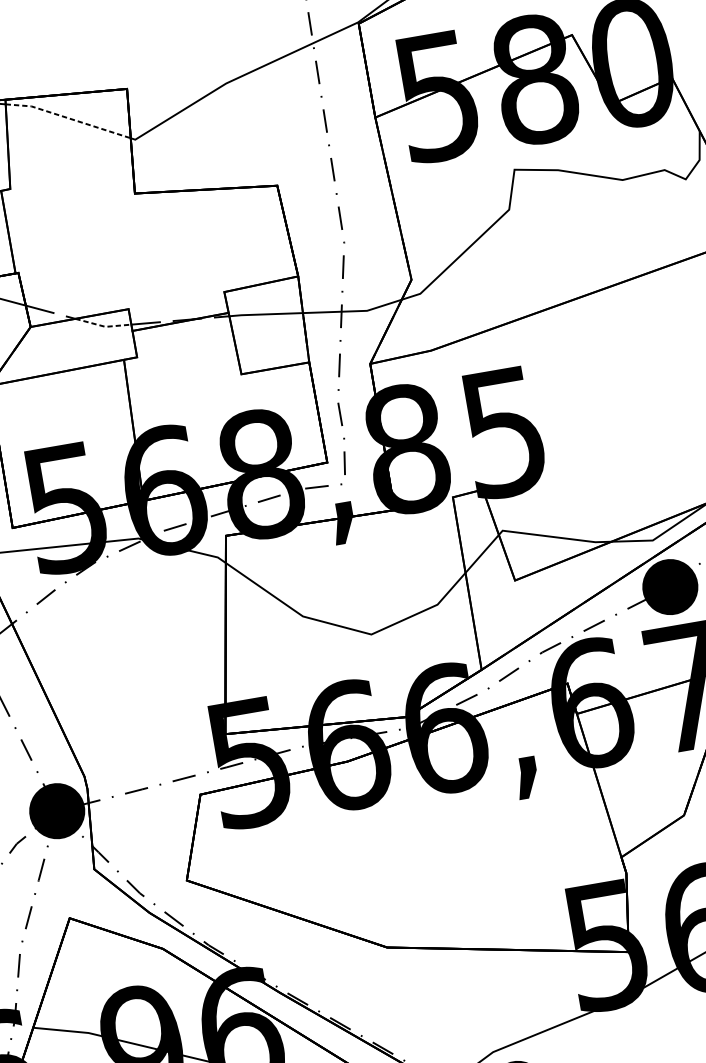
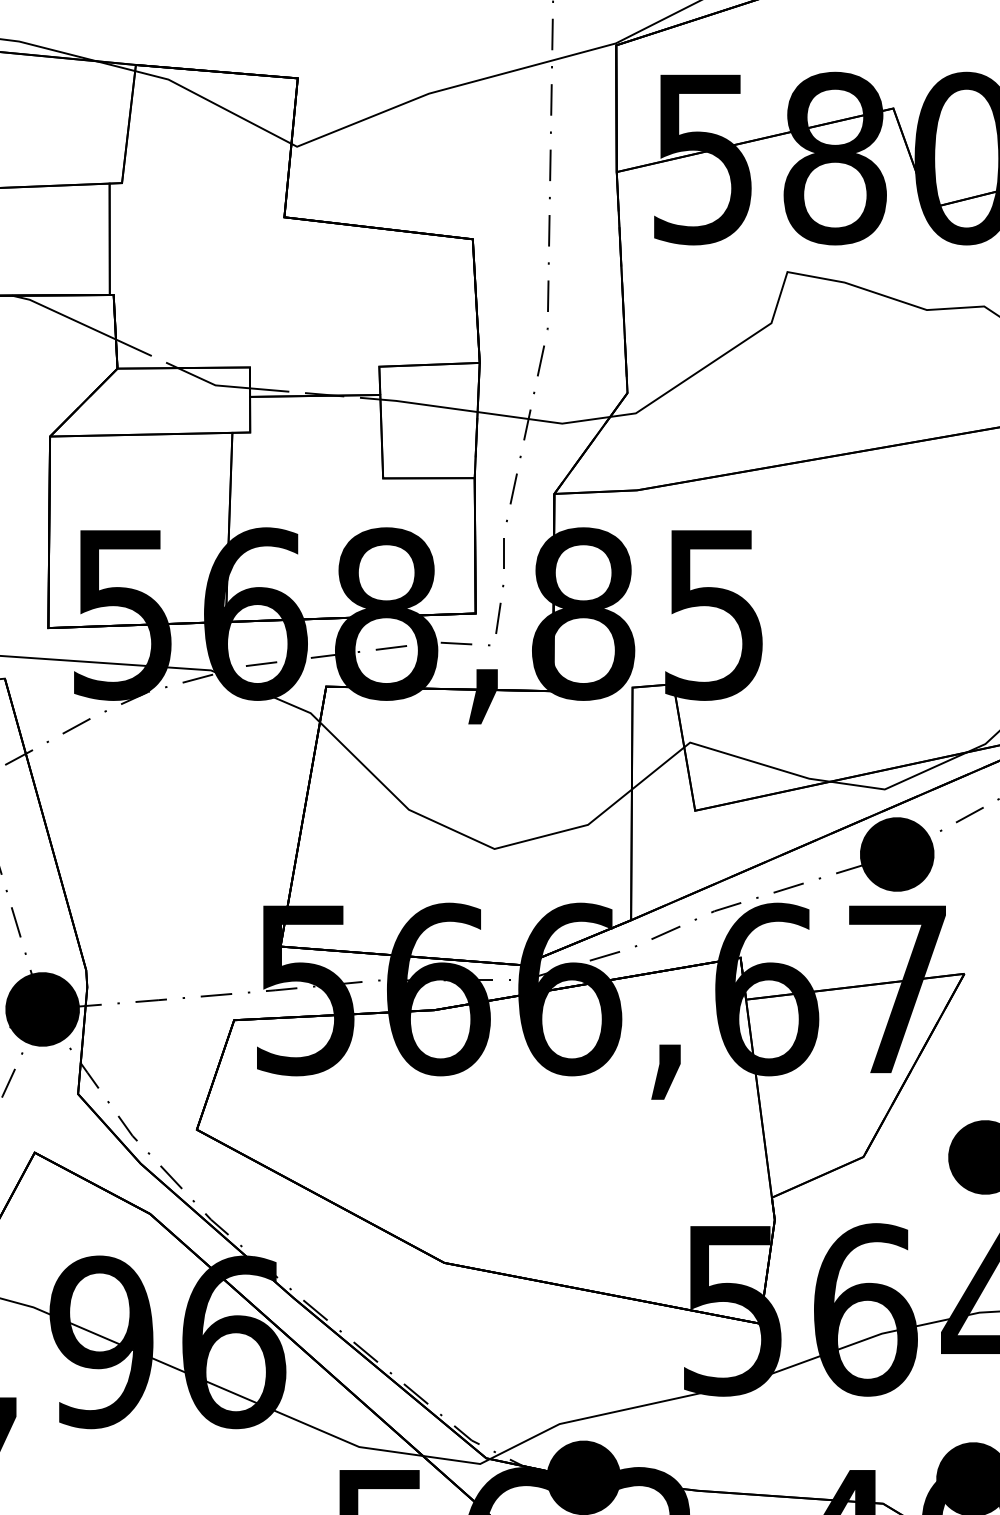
line: (68, 118) -> (214, 103), dashed -> solid
line: (103, 326) -> (212, 384), dashed -> solid

